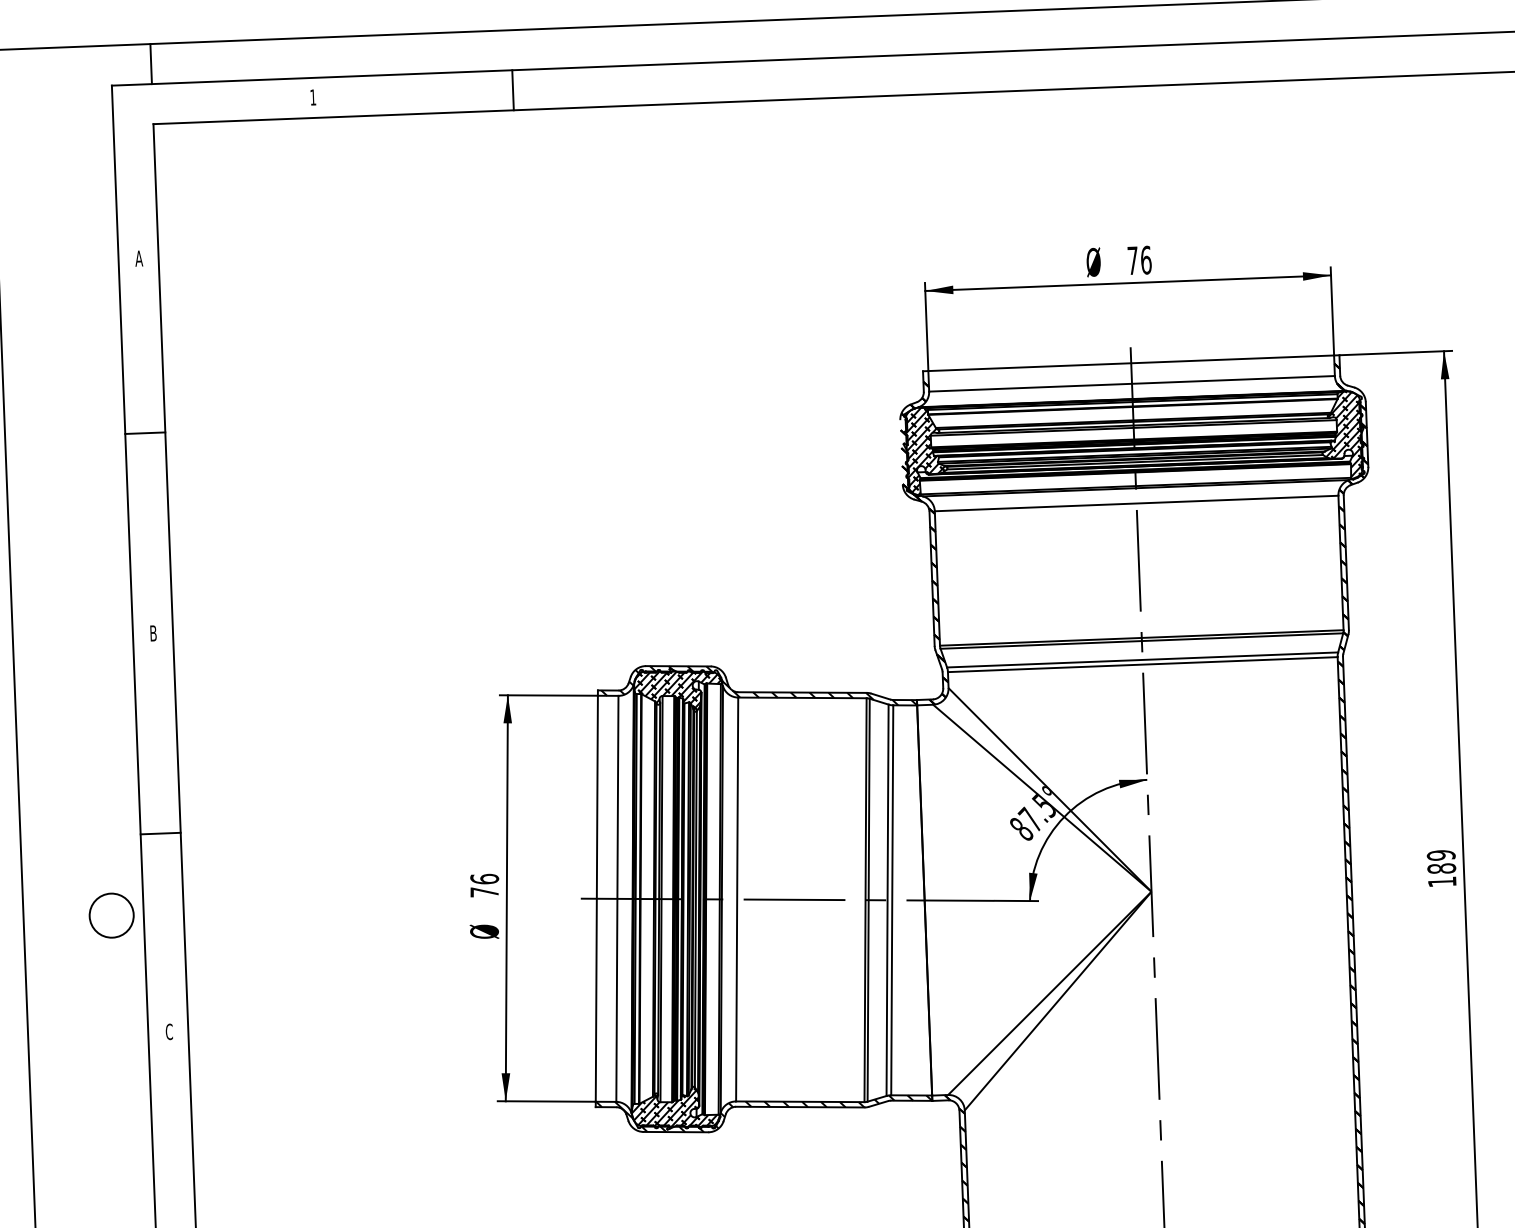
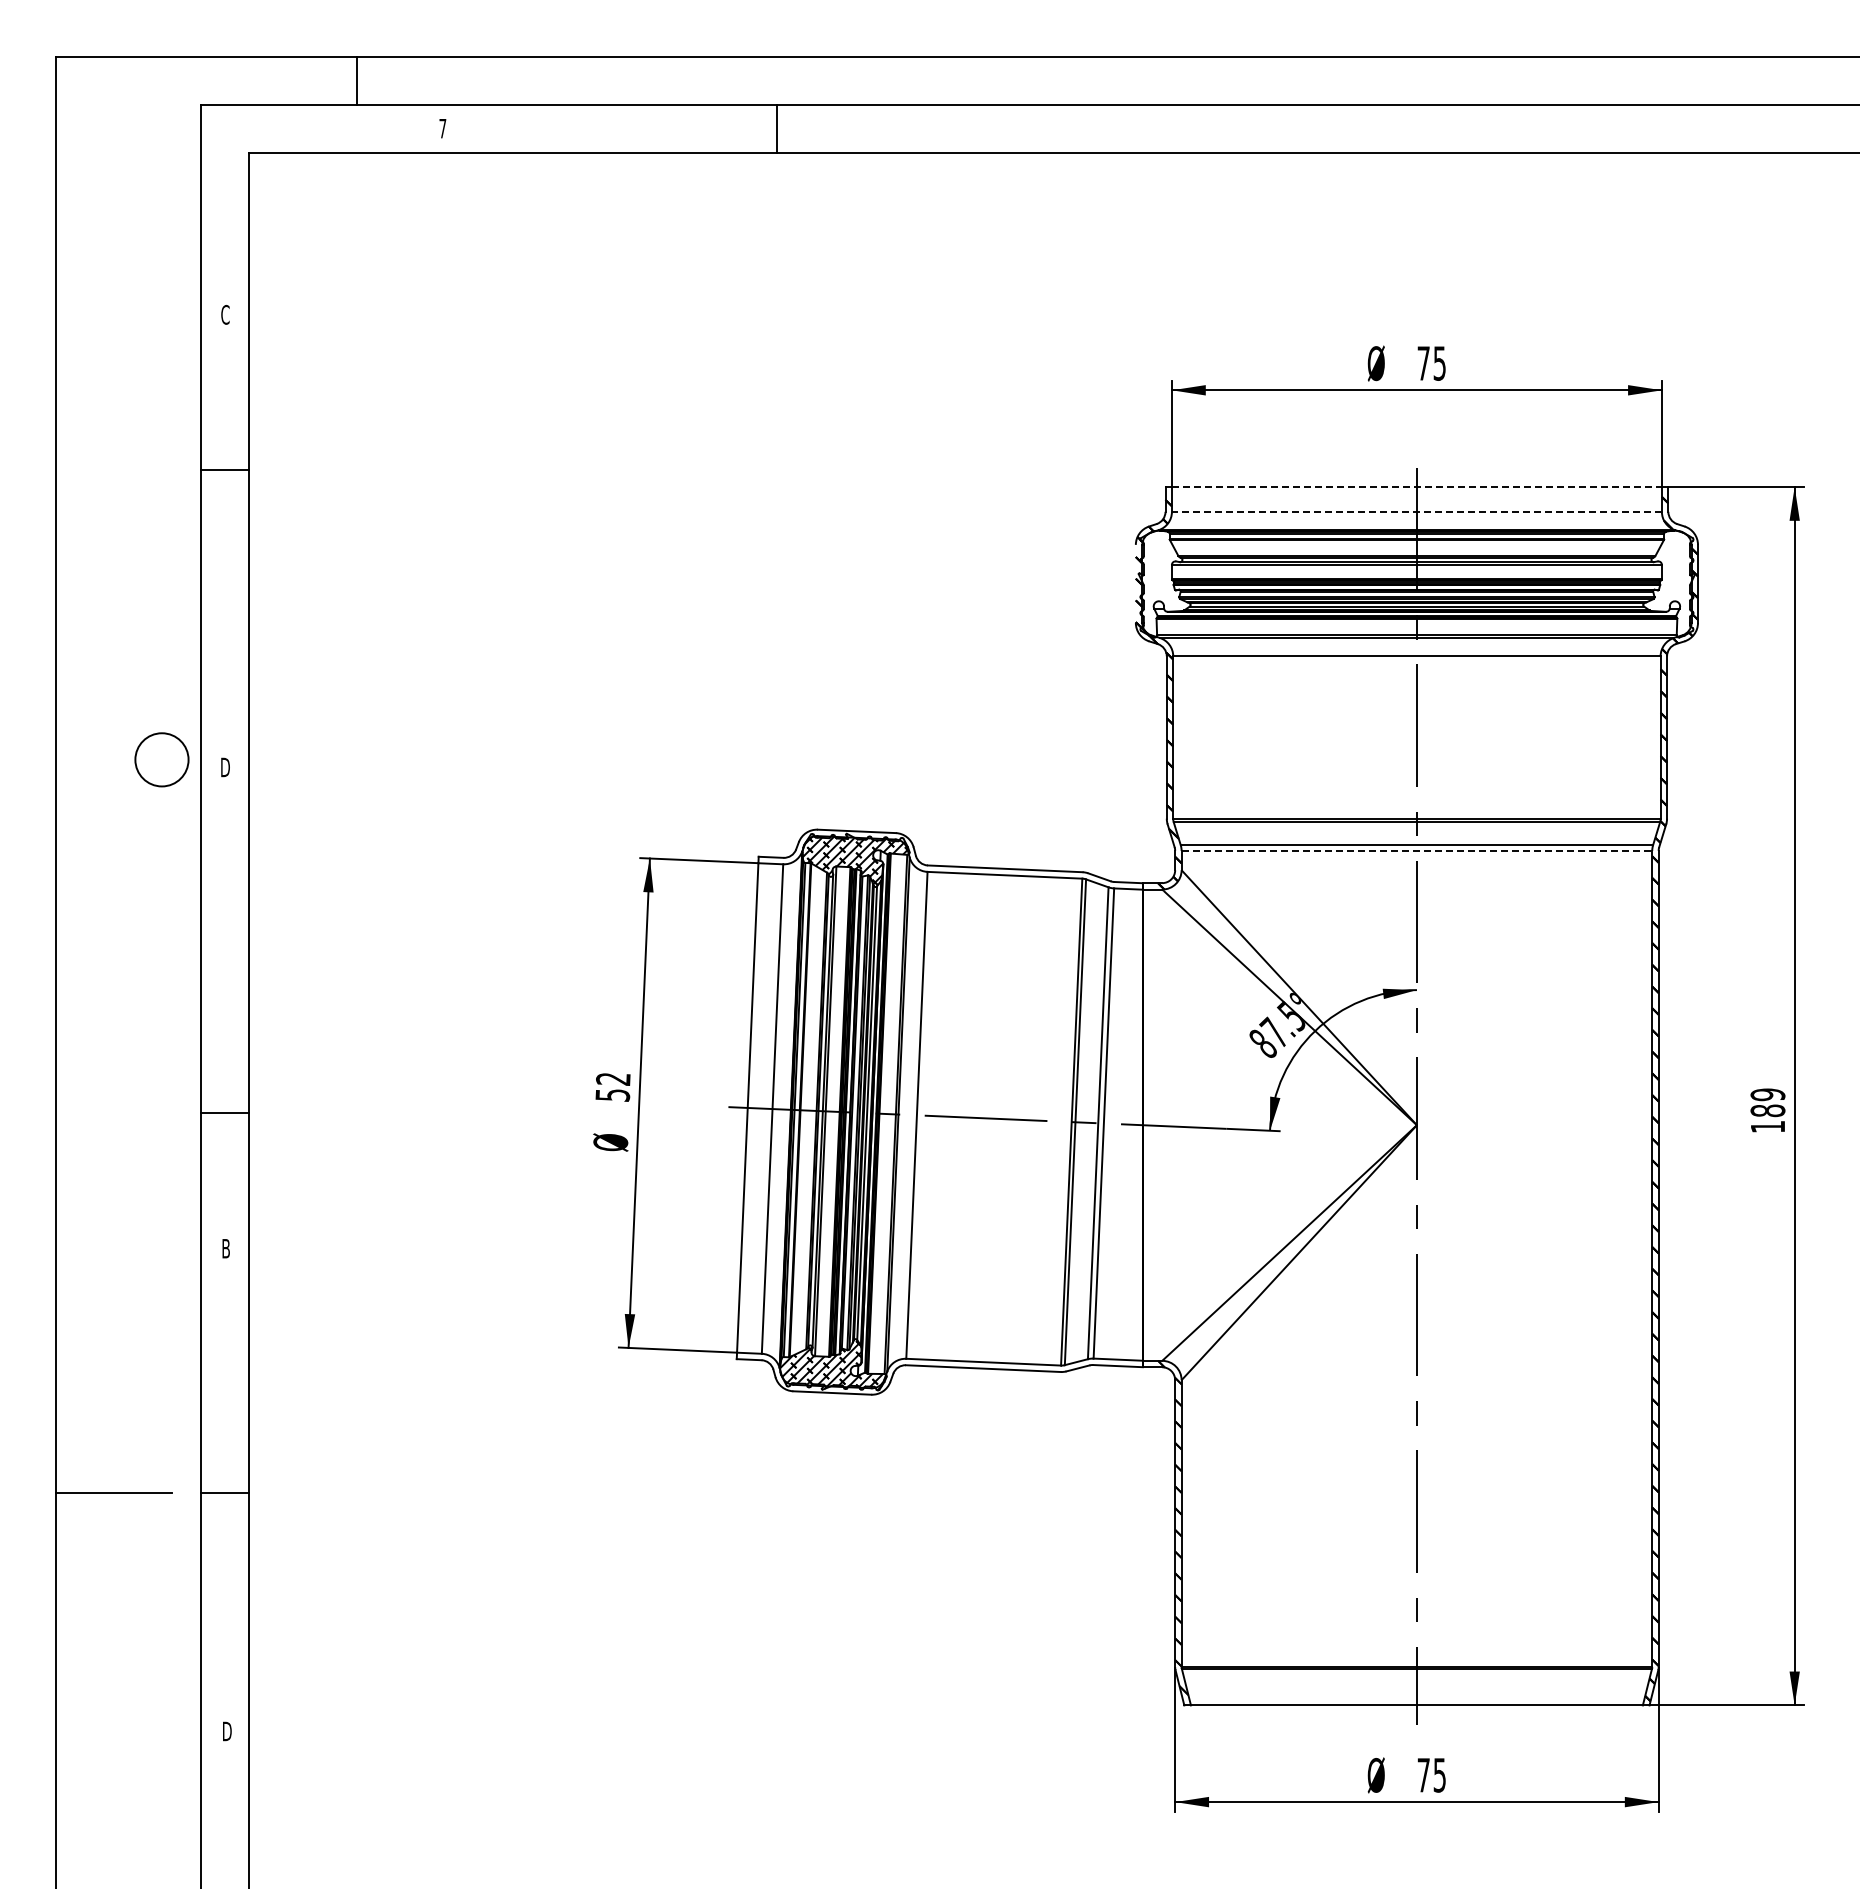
line: (151, 63) -> (357, 80), moved
line: (513, 90) -> (777, 129), moved
text: (312, 97) -> (442, 128), 1 -> 7
text: (139, 258) -> (225, 314), A -> C
text: (1145, 260) -> (1439, 363), 76 -> 75
line: (1130, 363) -> (1416, 487), solid -> dashed
line: (1131, 383) -> (1416, 511), solid -> dashed
line: (145, 433) -> (224, 469), moved
hatch: (1344, 434) -> (1670, 582), removed
hatch: (924, 451) -> (1163, 583), removed
text: (153, 633) -> (225, 767), B -> D
line: (1143, 664) -> (1417, 850), solid -> dashed
hatch: (758, 686) -> (952, 859), removed
line: (160, 833) -> (224, 1113), moved
text: (484, 886) -> (612, 1087), 76 -> 52
circle: (111, 915) -> (161, 759), moved
text: (168, 1031) -> (225, 1248), C -> B
hatch: (764, 1112) -> (939, 1373), removed

